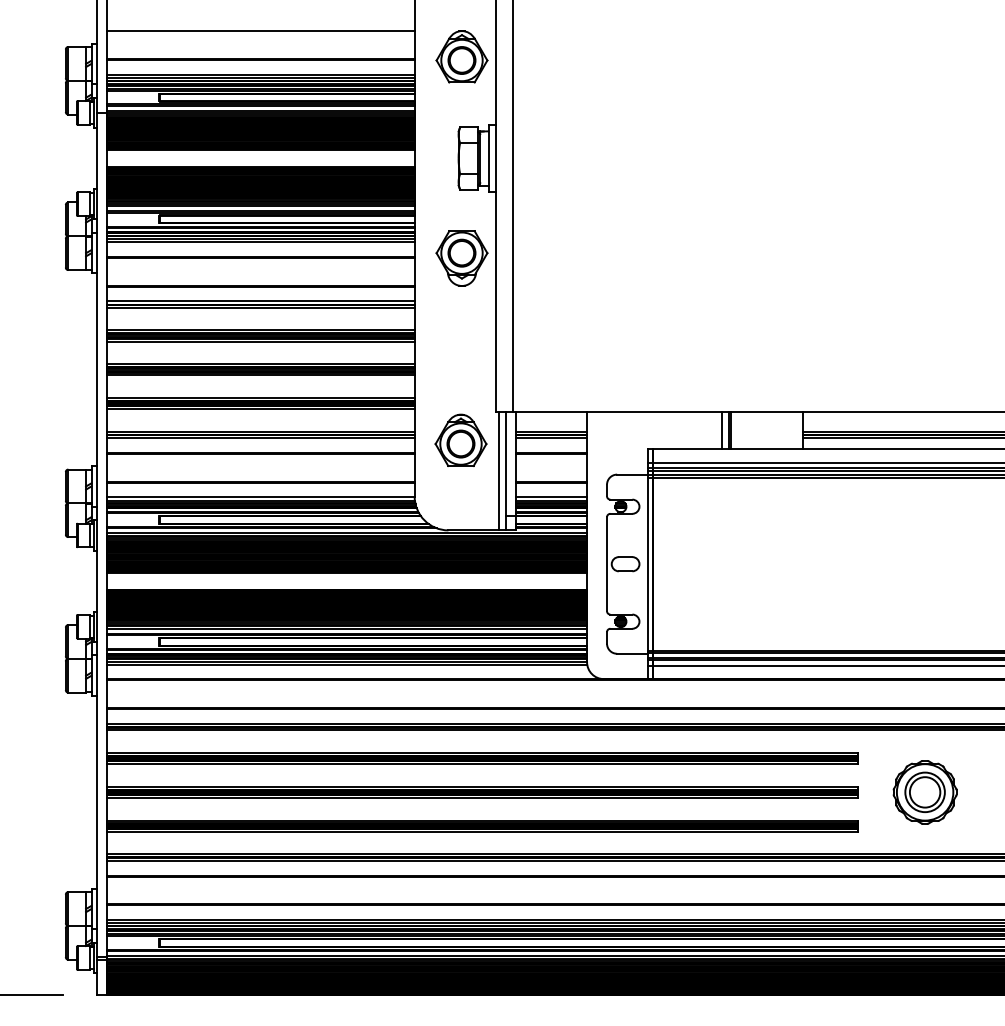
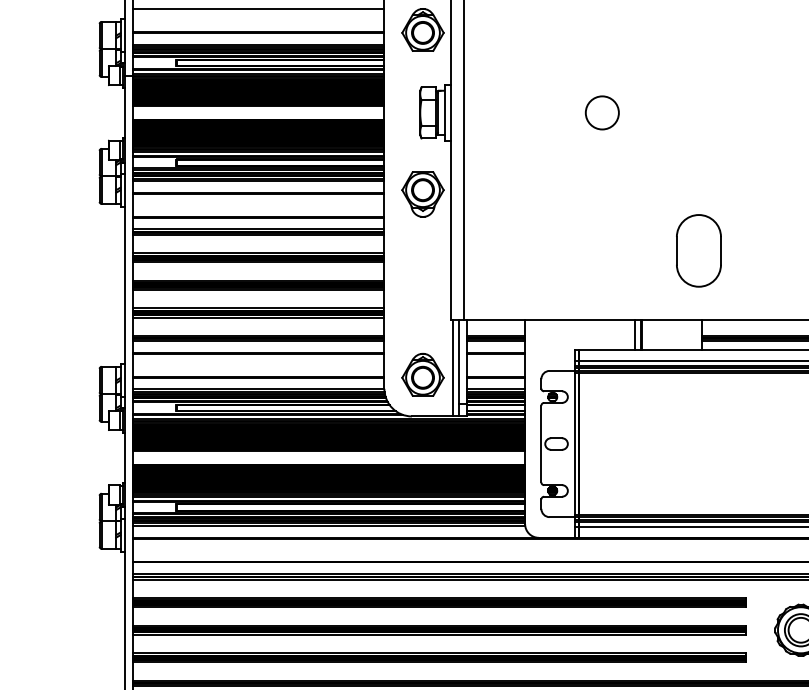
circle: (681, 158) -> (602, 112), added
part: (799, 327) -> (698, 250), added
part: (460, 439) -> (422, 374), moved

